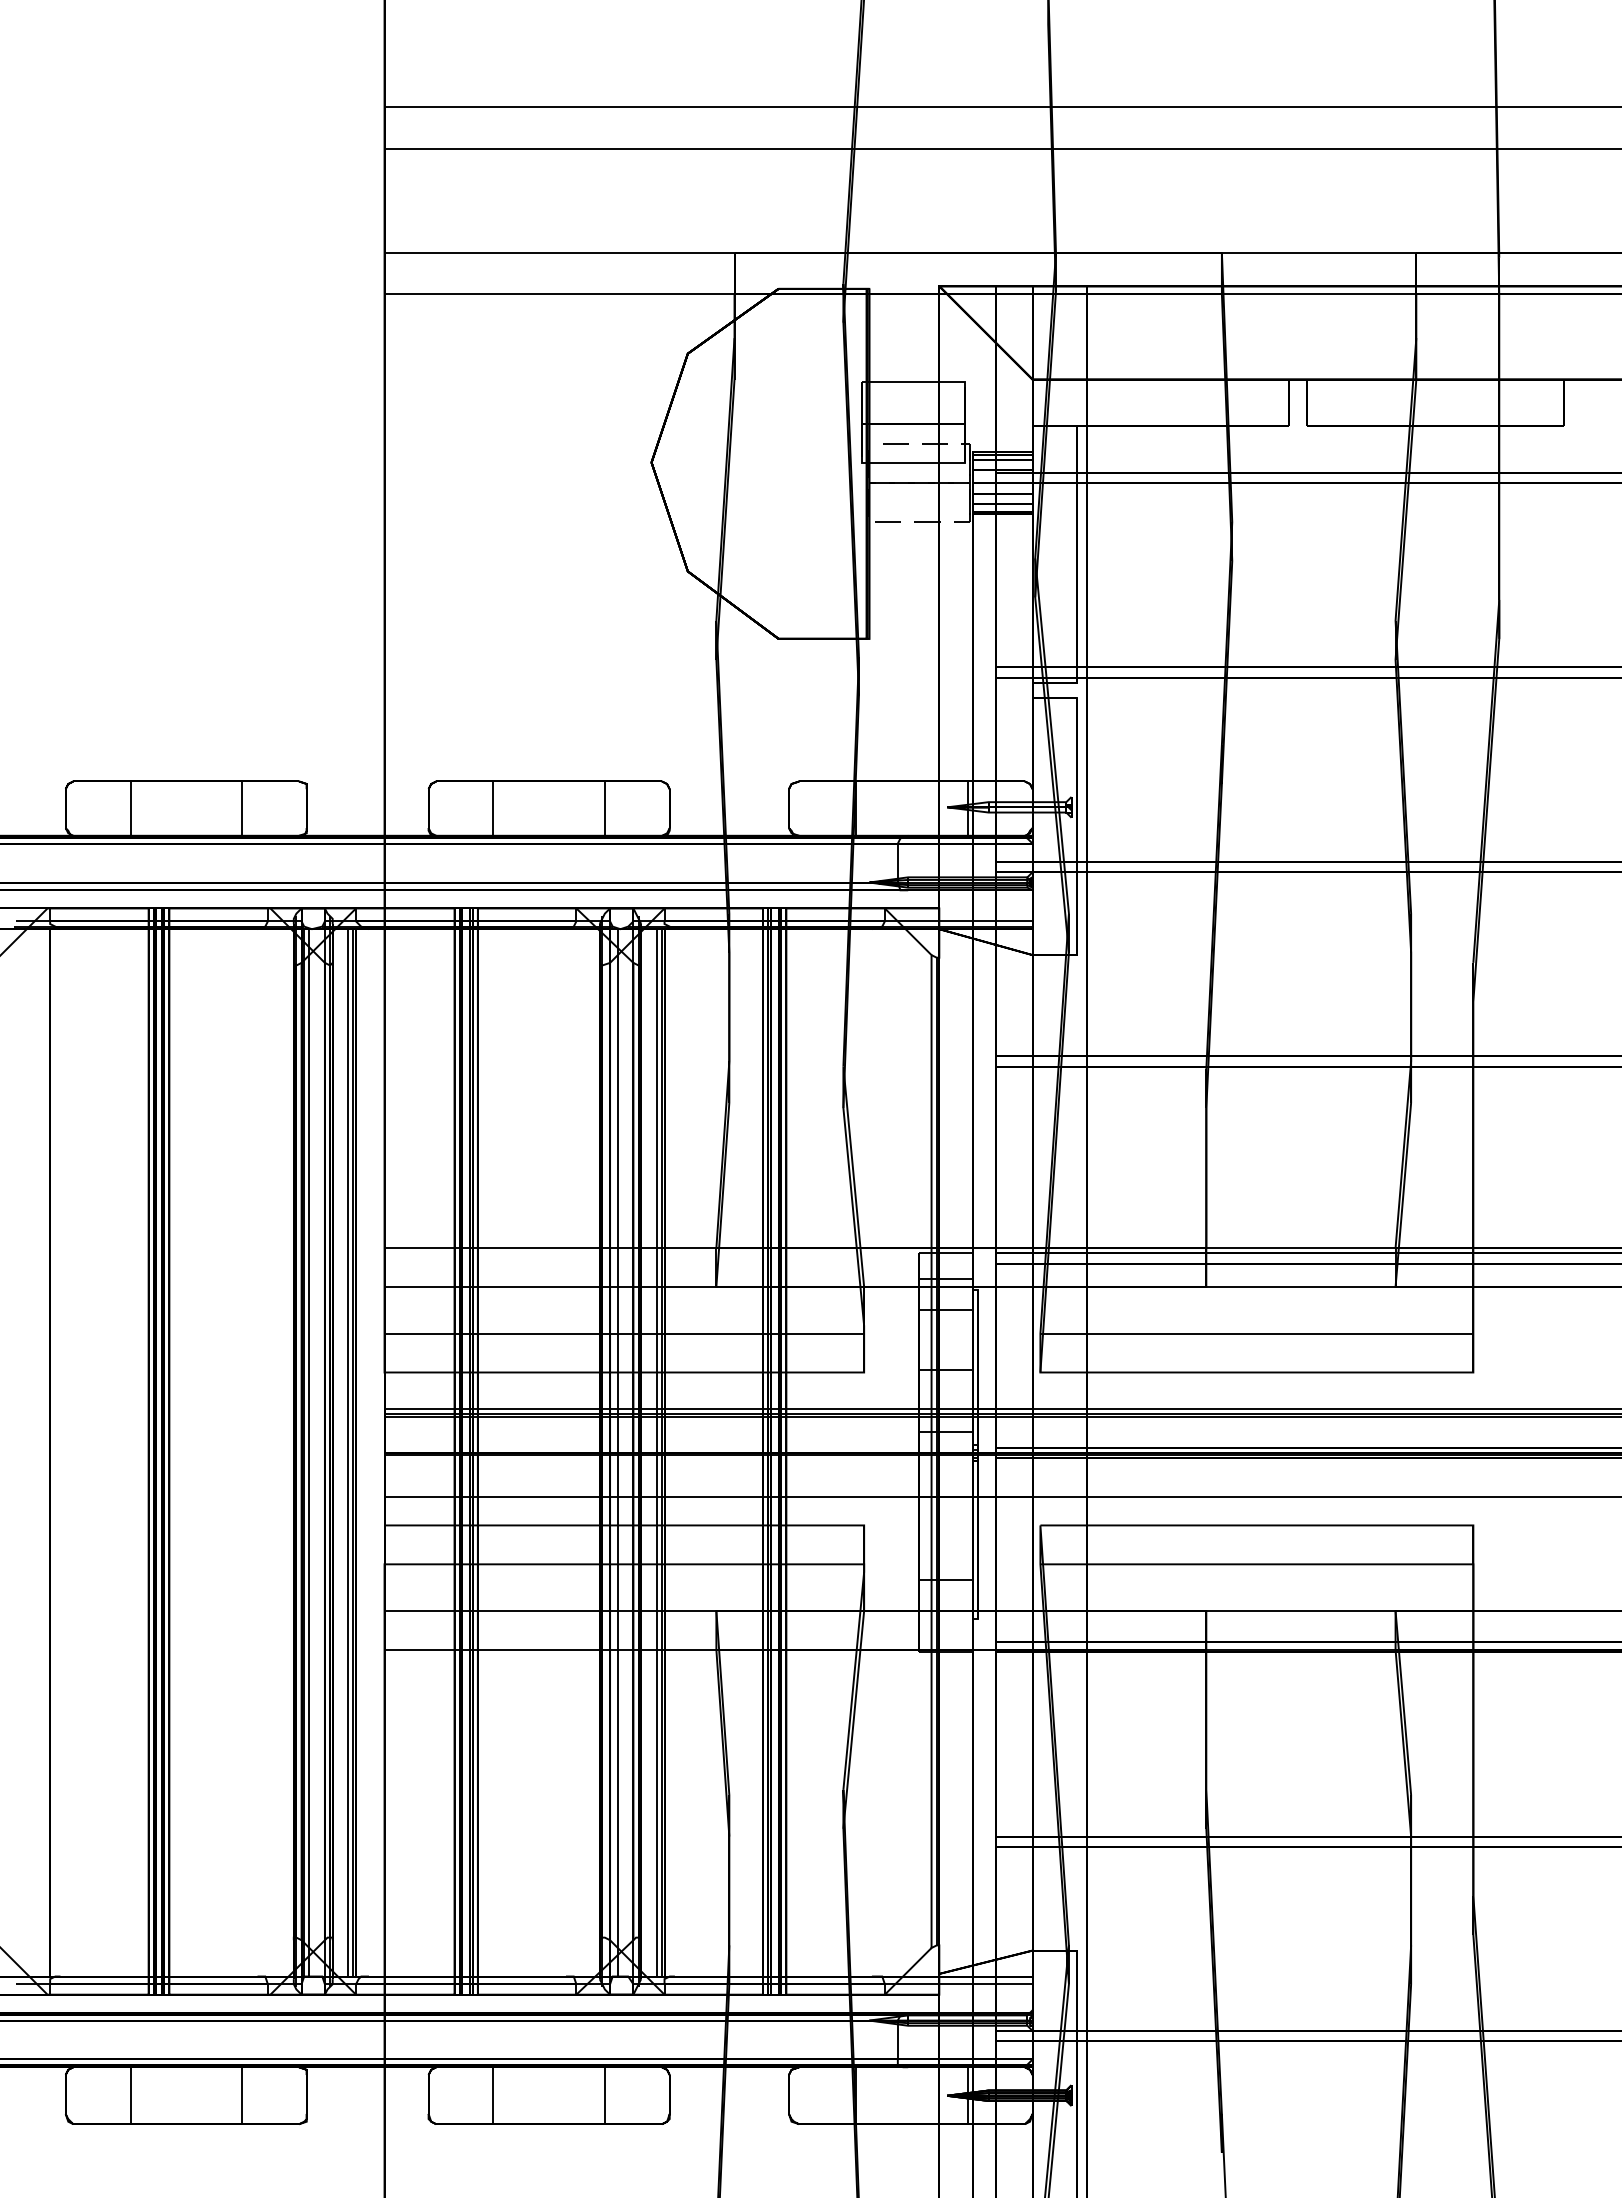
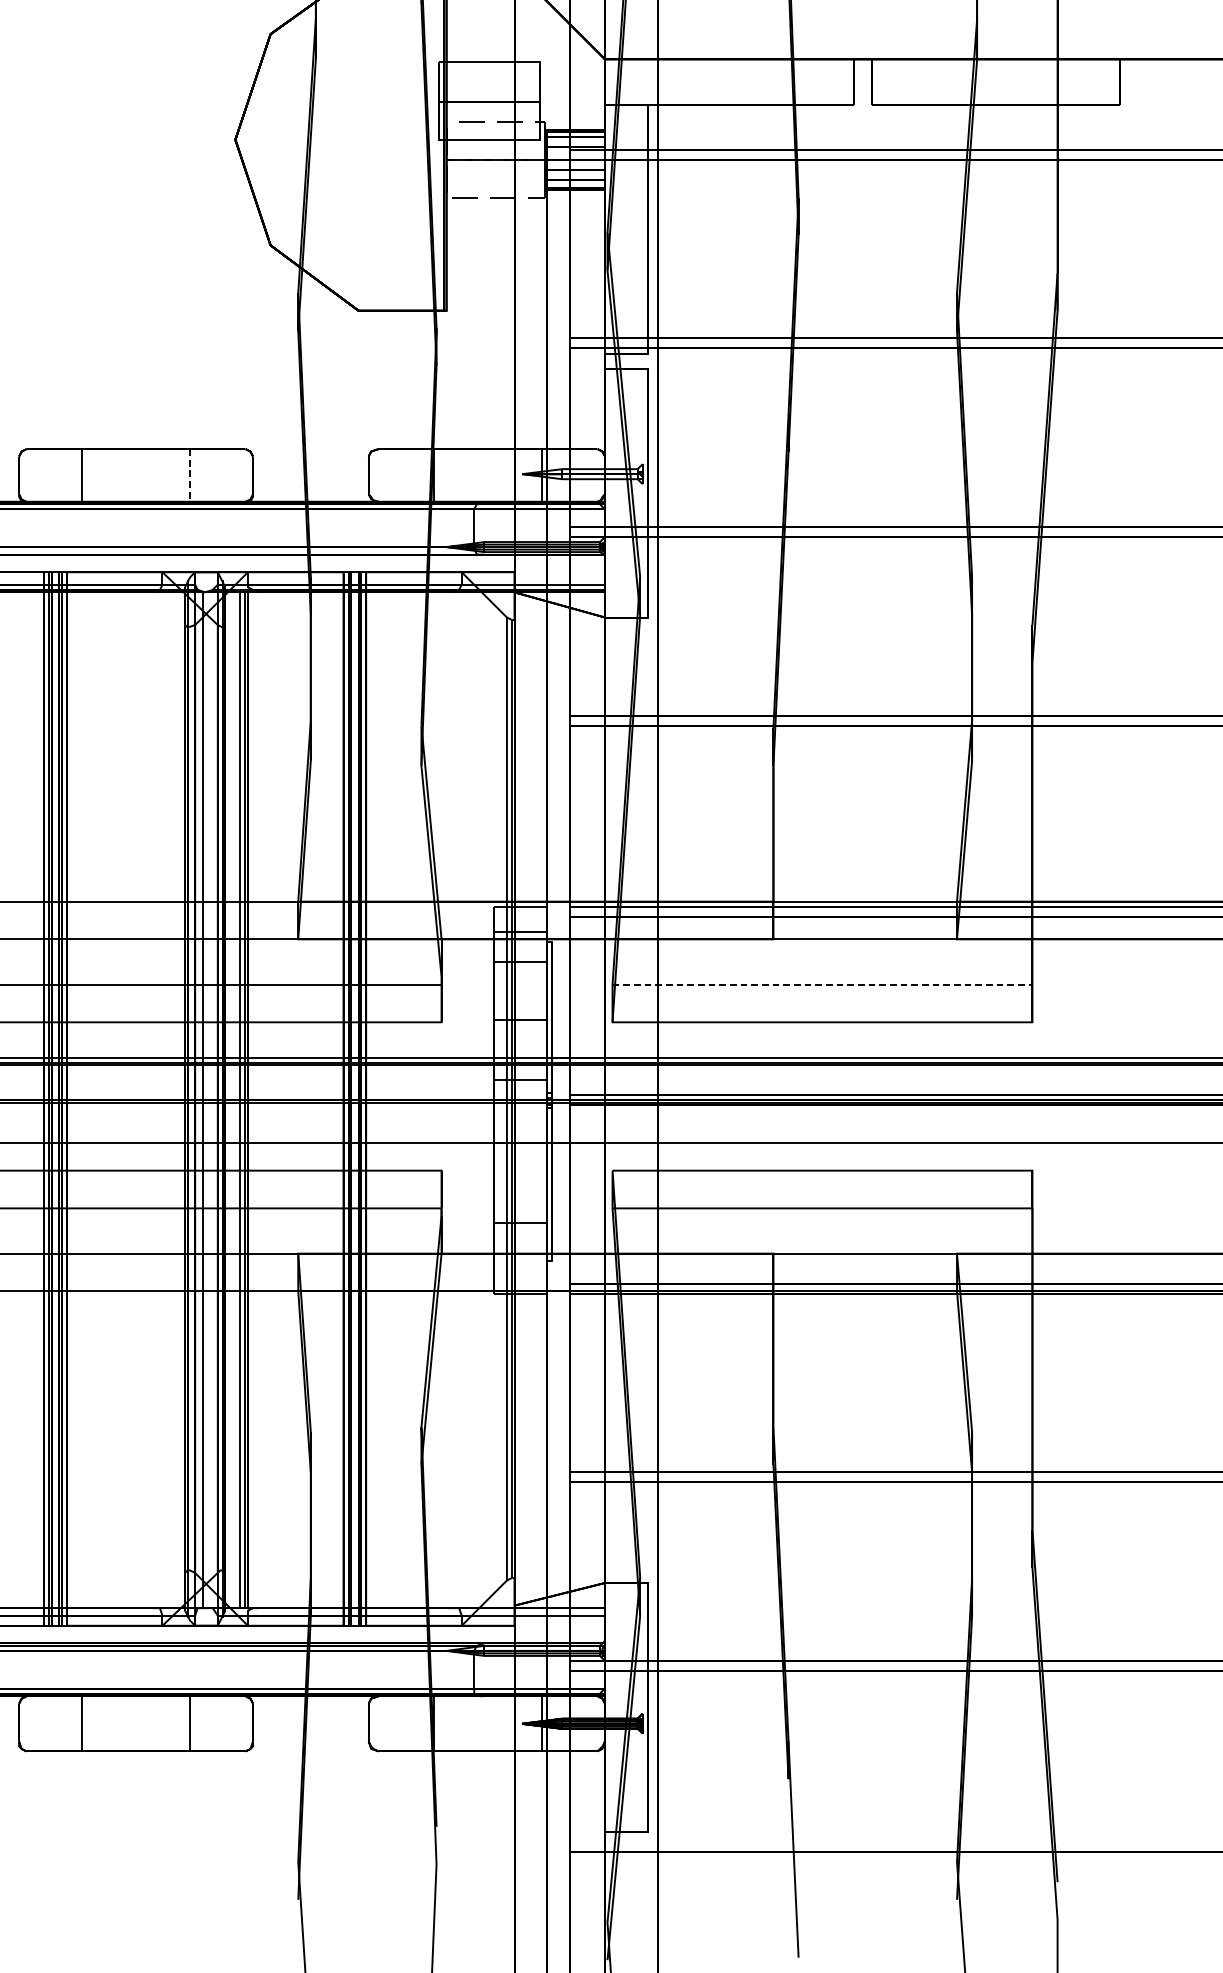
line: (604, 809) -> (189, 476), solid -> dashed
line: (1257, 1333) -> (823, 984), solid -> dashed

